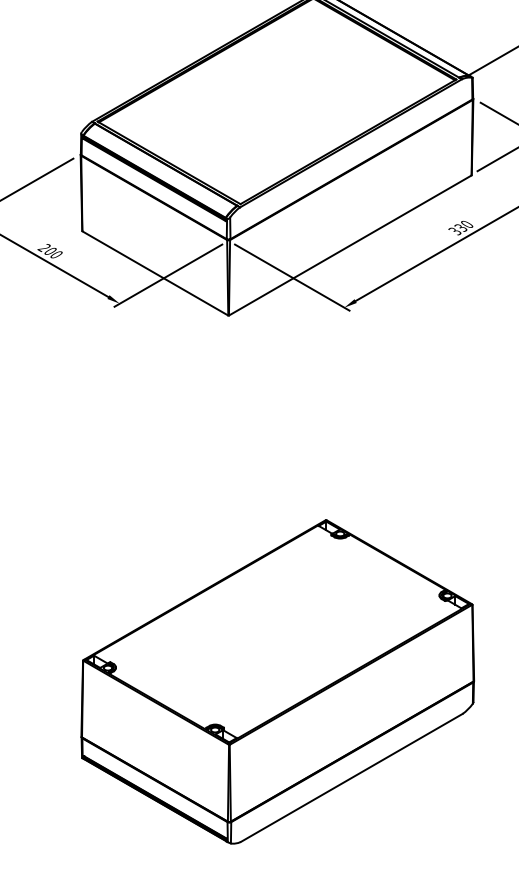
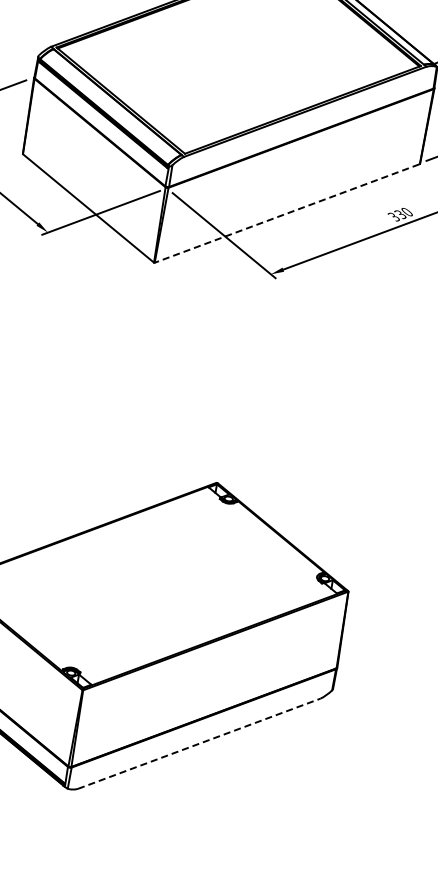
line: (349, 245) -> (286, 213), solid -> dashed
line: (352, 777) -> (199, 743), solid -> dashed

